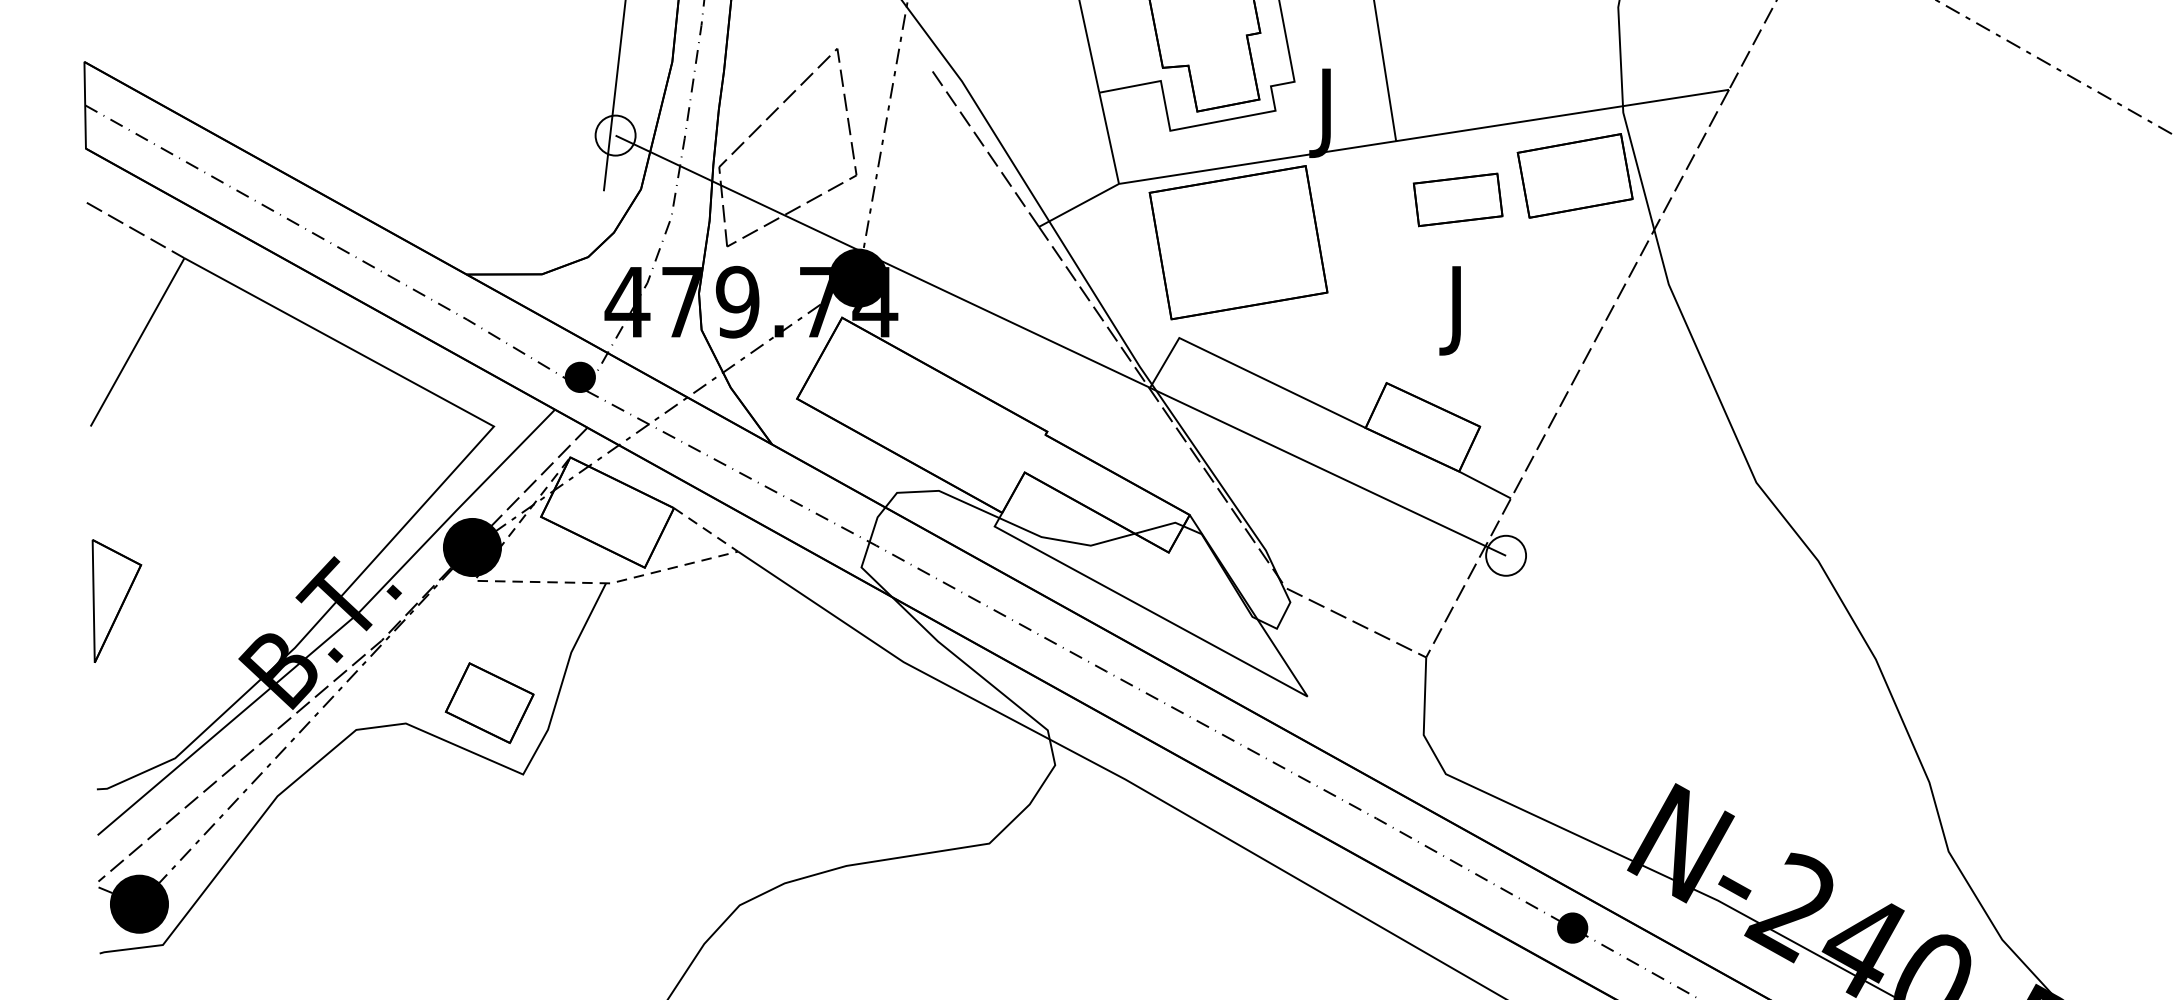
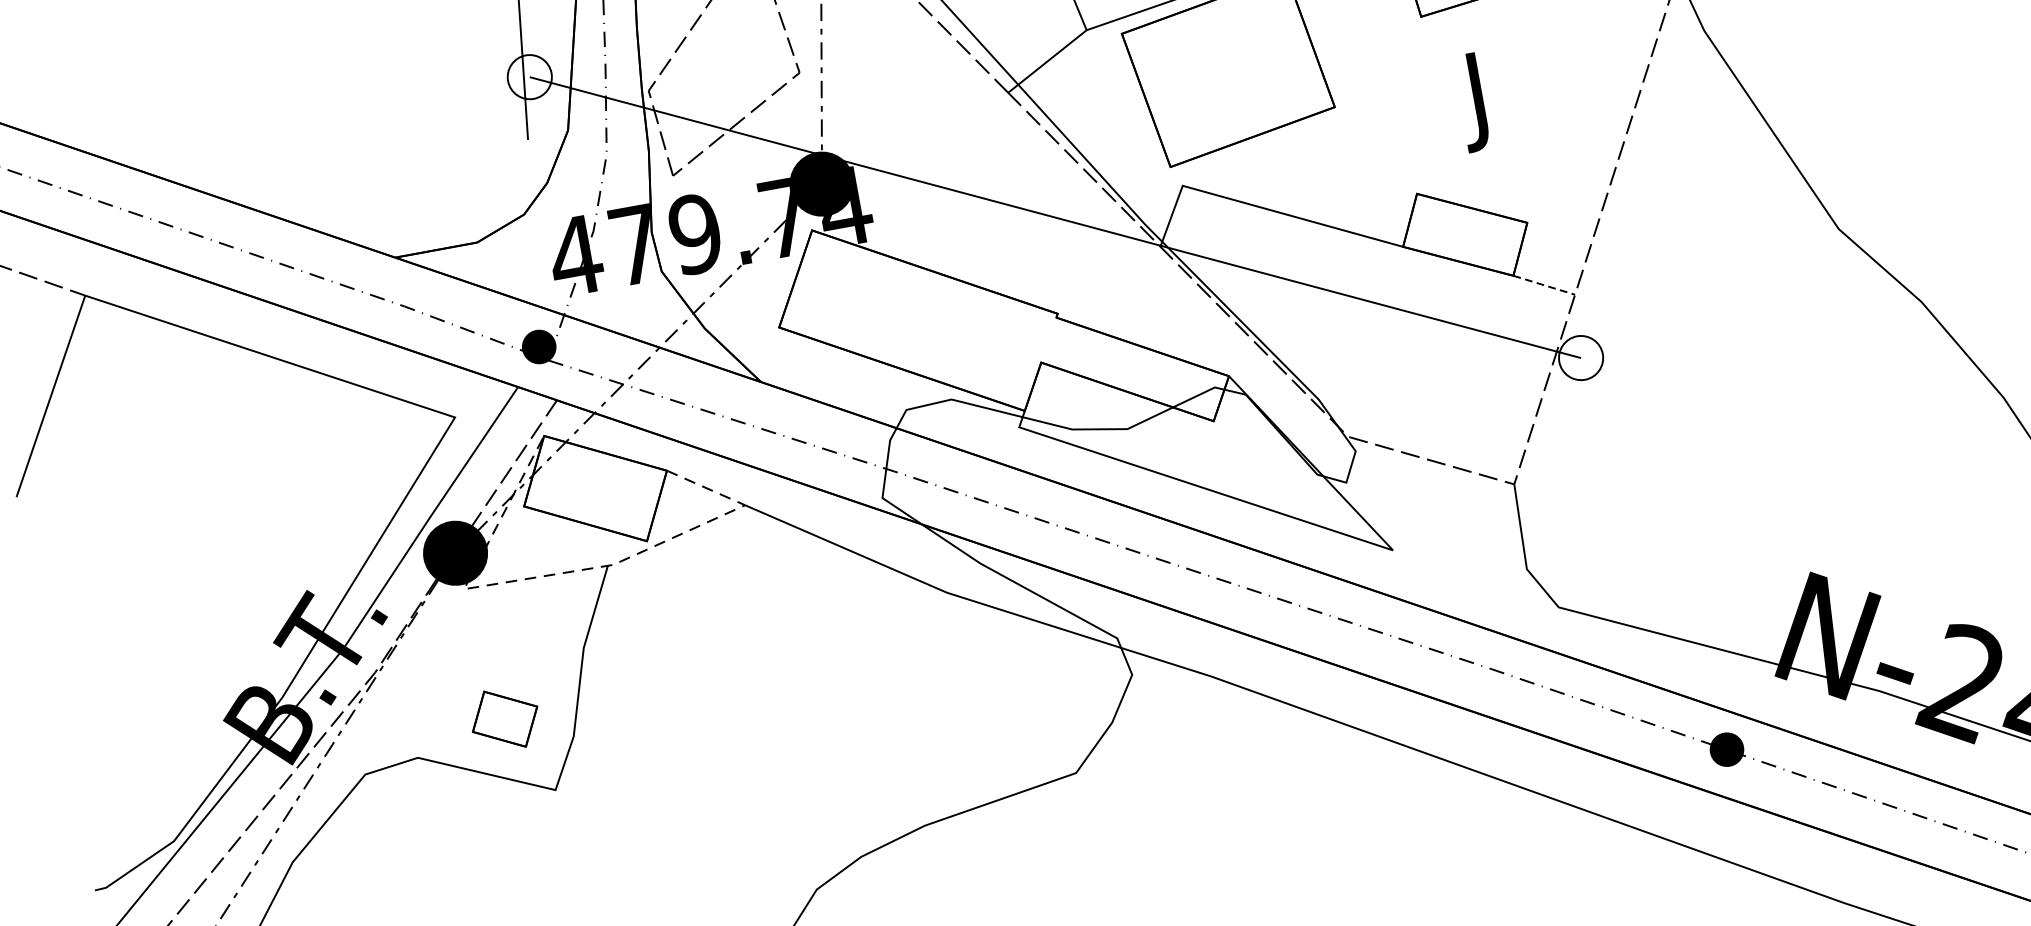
line: (1485, 485) -> (1544, 285), solid -> dashed
part: (116, 600) -> (78, 681), removed
part: (489, 703) -> (504, 719), size x0.7

